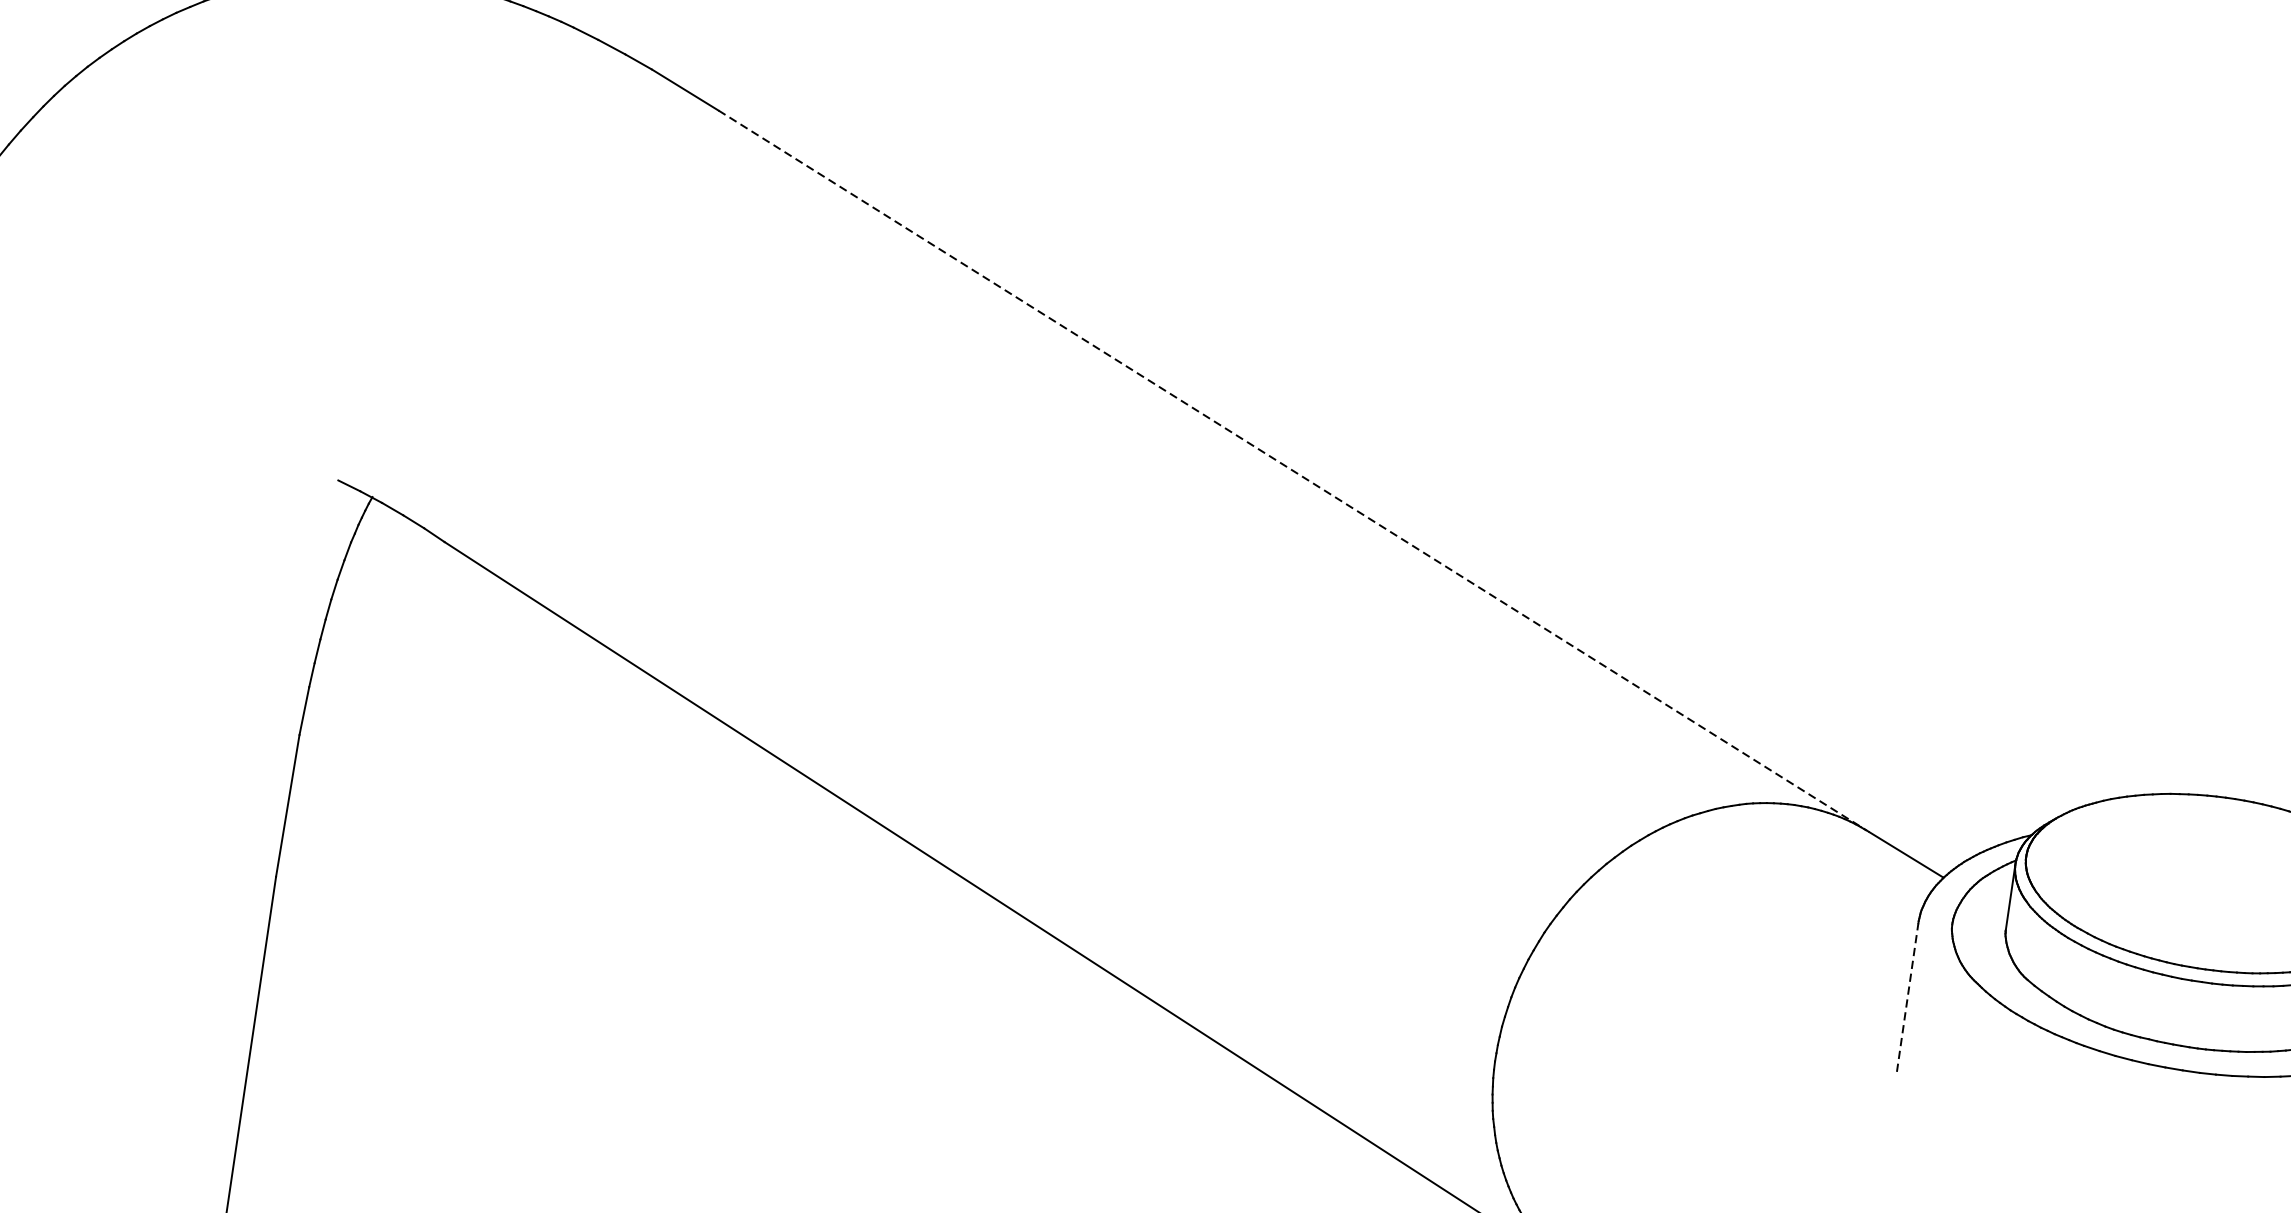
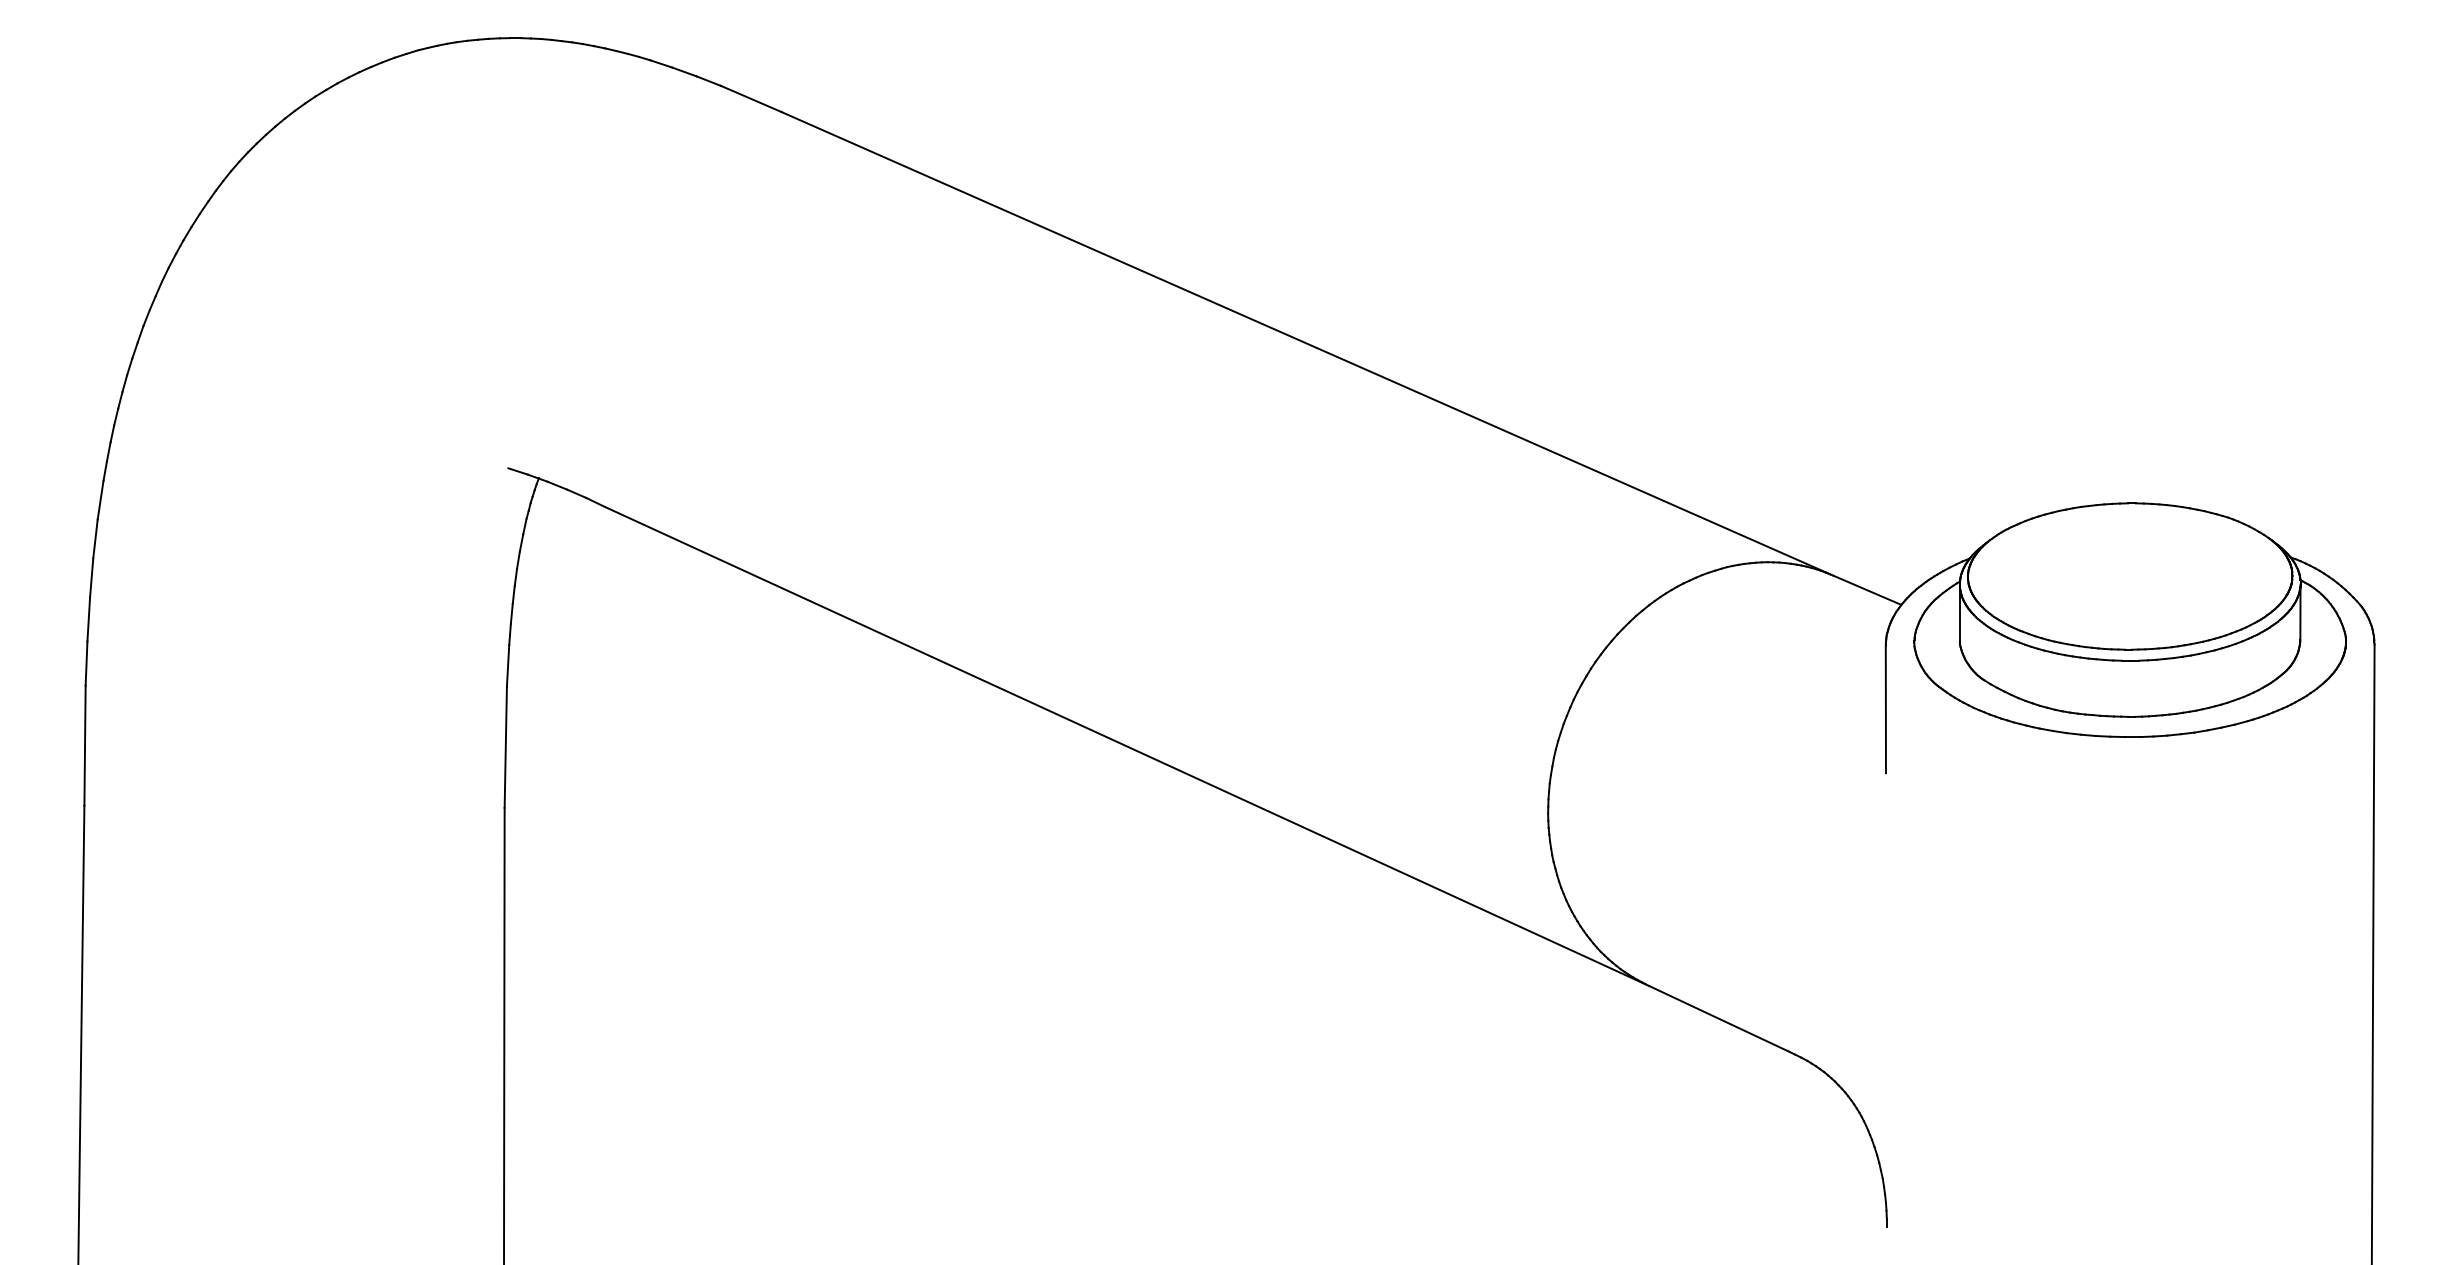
line: (1293, 470) -> (1307, 343), dashed -> solid
line: (1907, 997) -> (1885, 709), dashed -> solid

